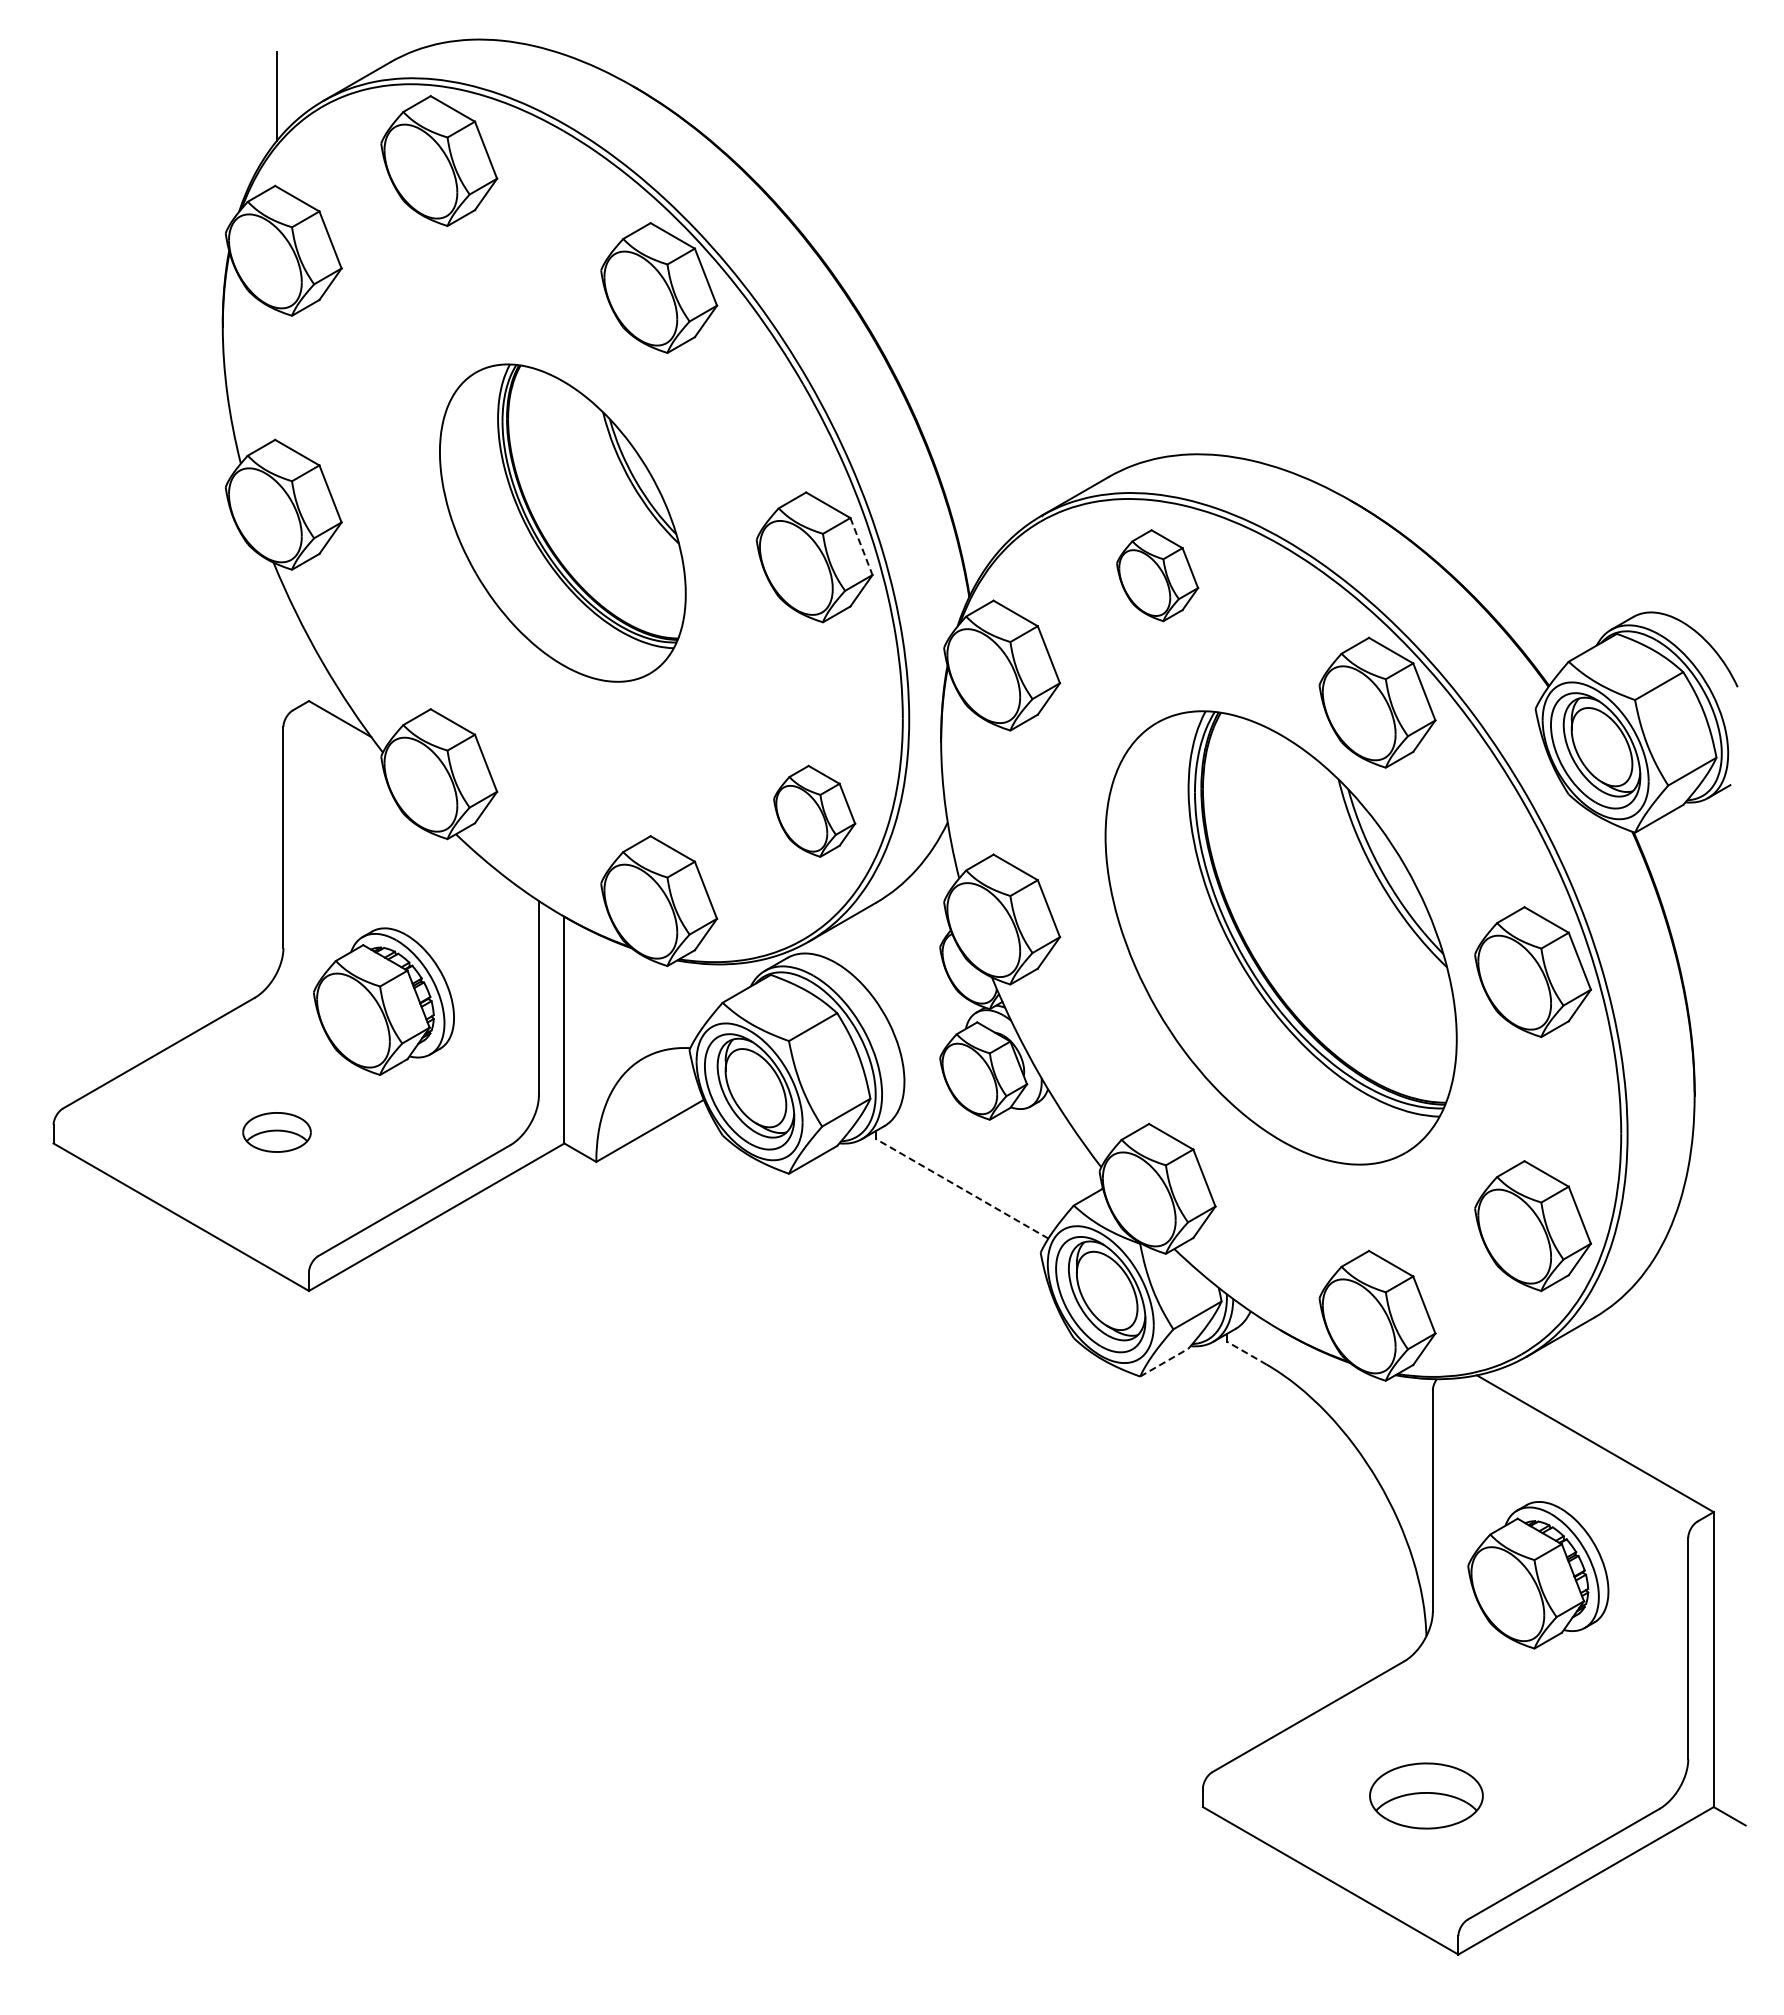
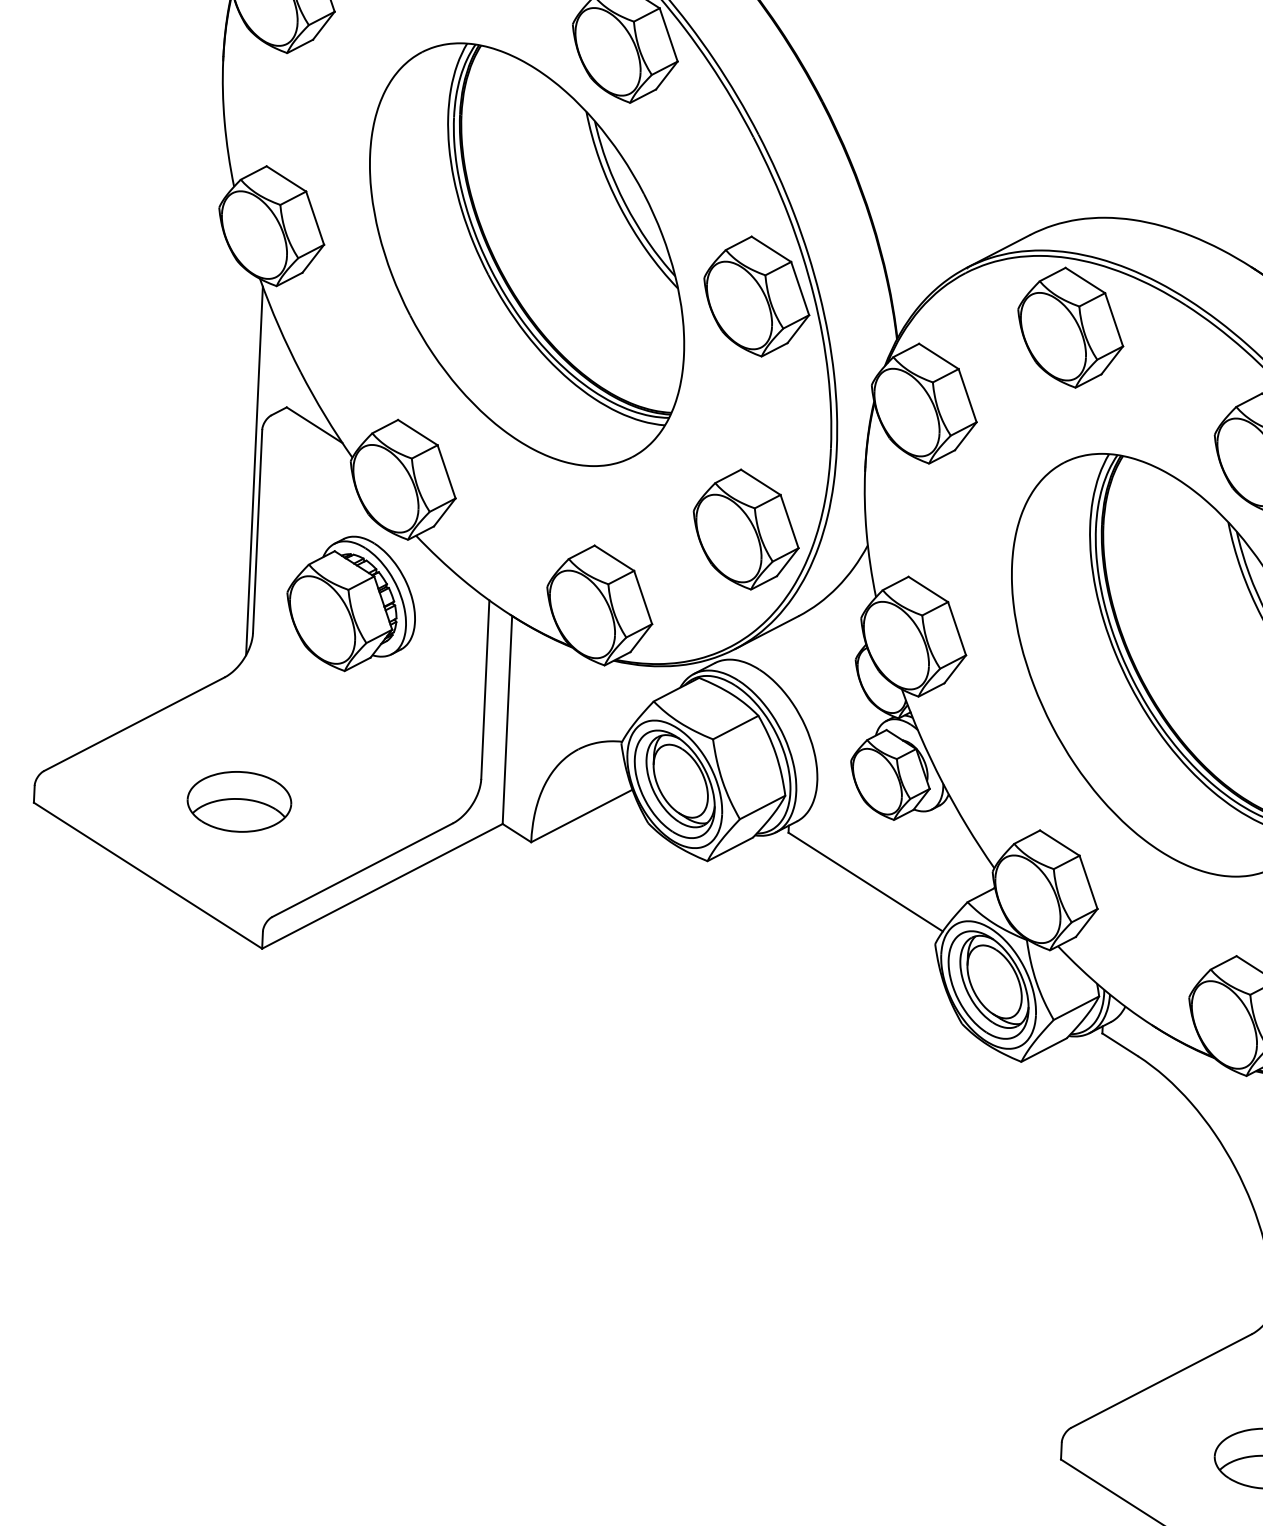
part: (562, 522) -> (526, 254), size x1.43
line: (861, 546) -> (800, 288), dashed -> solid
part: (1157, 575) -> (1070, 327), size x1.43
line: (277, 771) -> (254, 470), added
part: (814, 811) -> (746, 529), size x1.43
part: (383, 1001) -> (350, 603), moved
part: (276, 1132) -> (238, 801), size x1.67
line: (962, 1188) -> (866, 881), dashed -> solid
line: (1246, 1353) -> (1119, 1045), dashed -> solid
line: (1164, 1362) -> (1044, 1049), dashed -> solid

